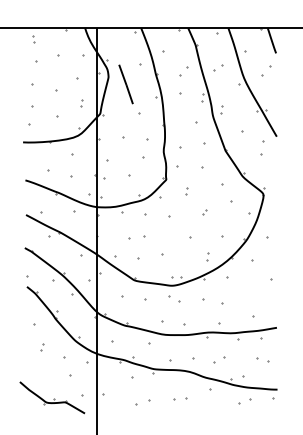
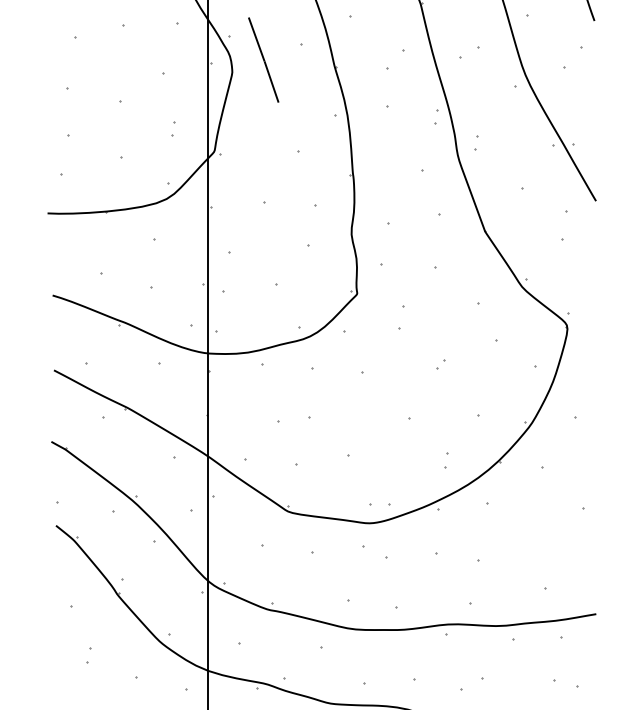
line: (125, 84) -> (262, 60), moved
part: (186, 191) -> (400, 319), size x1.6

